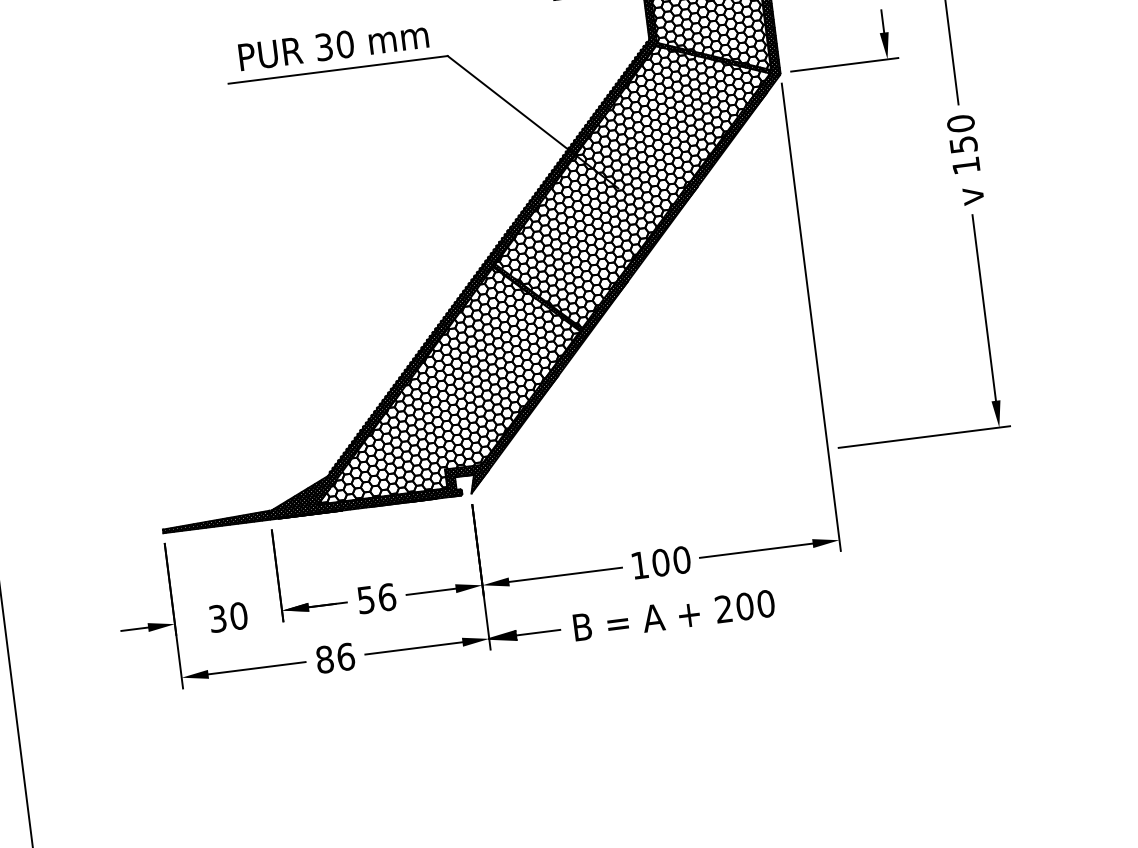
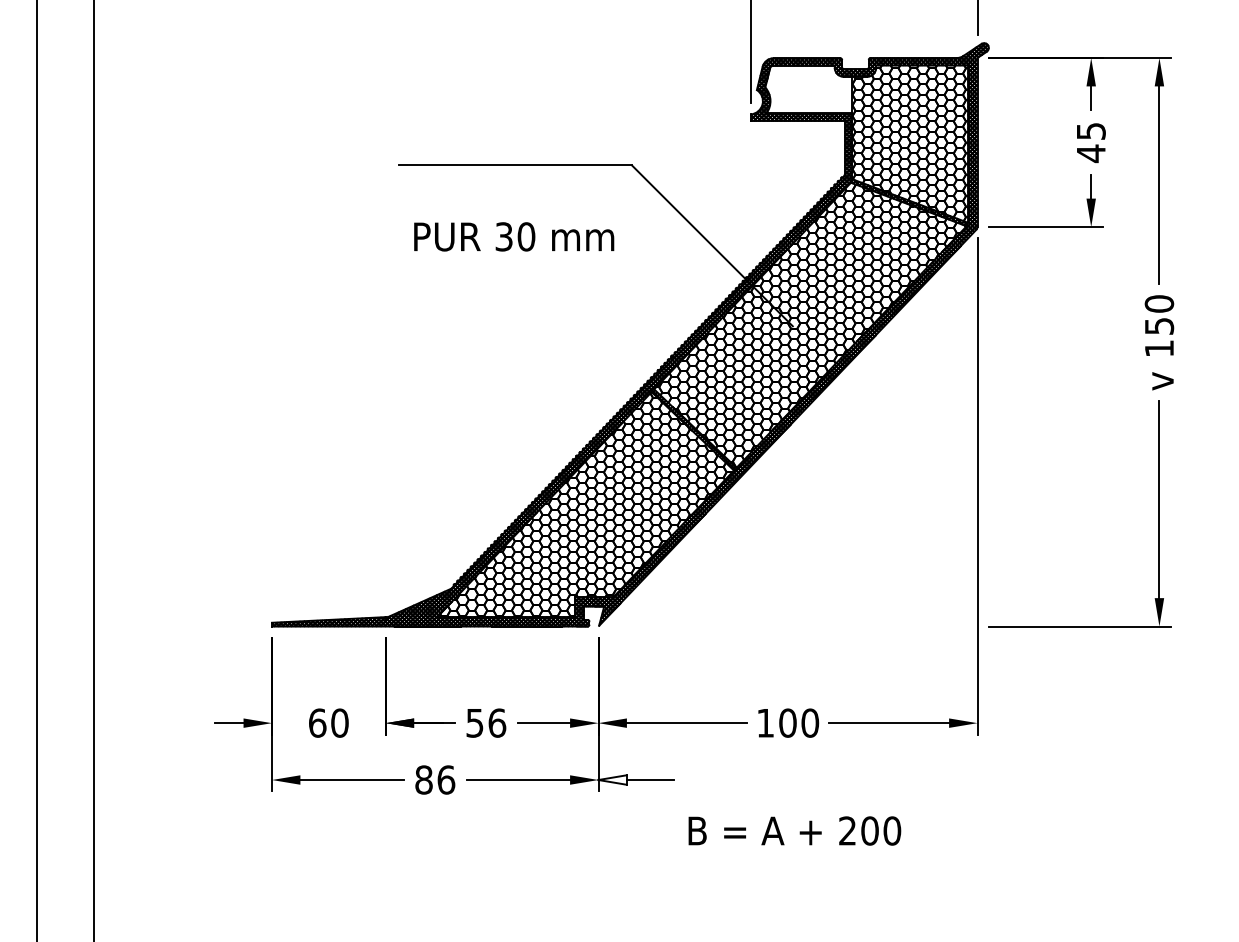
text: (333, 45) -> (514, 236), moved
text: (673, 615) -> (794, 830), moved
text: (217, 618) -> (317, 722), 30 -> 60
fill: (502, 636) -> (612, 779), removed

